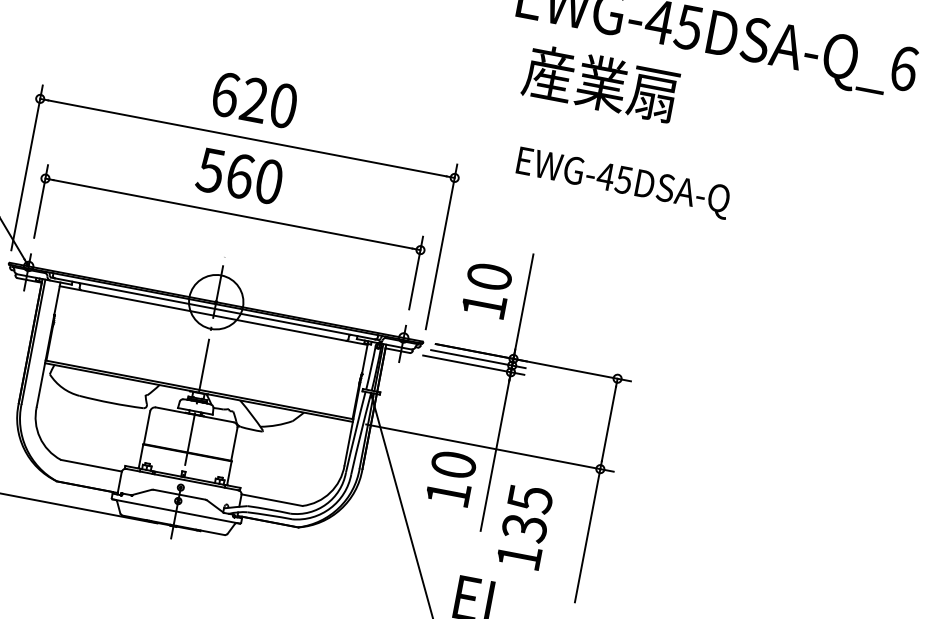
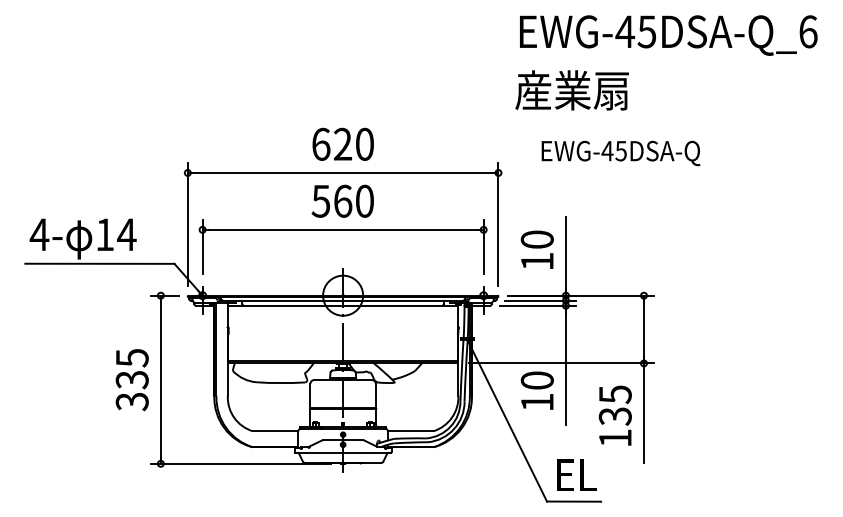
text: (600, 83) -> (571, 90), moved
text: (523, 526) -> (614, 415), moved

